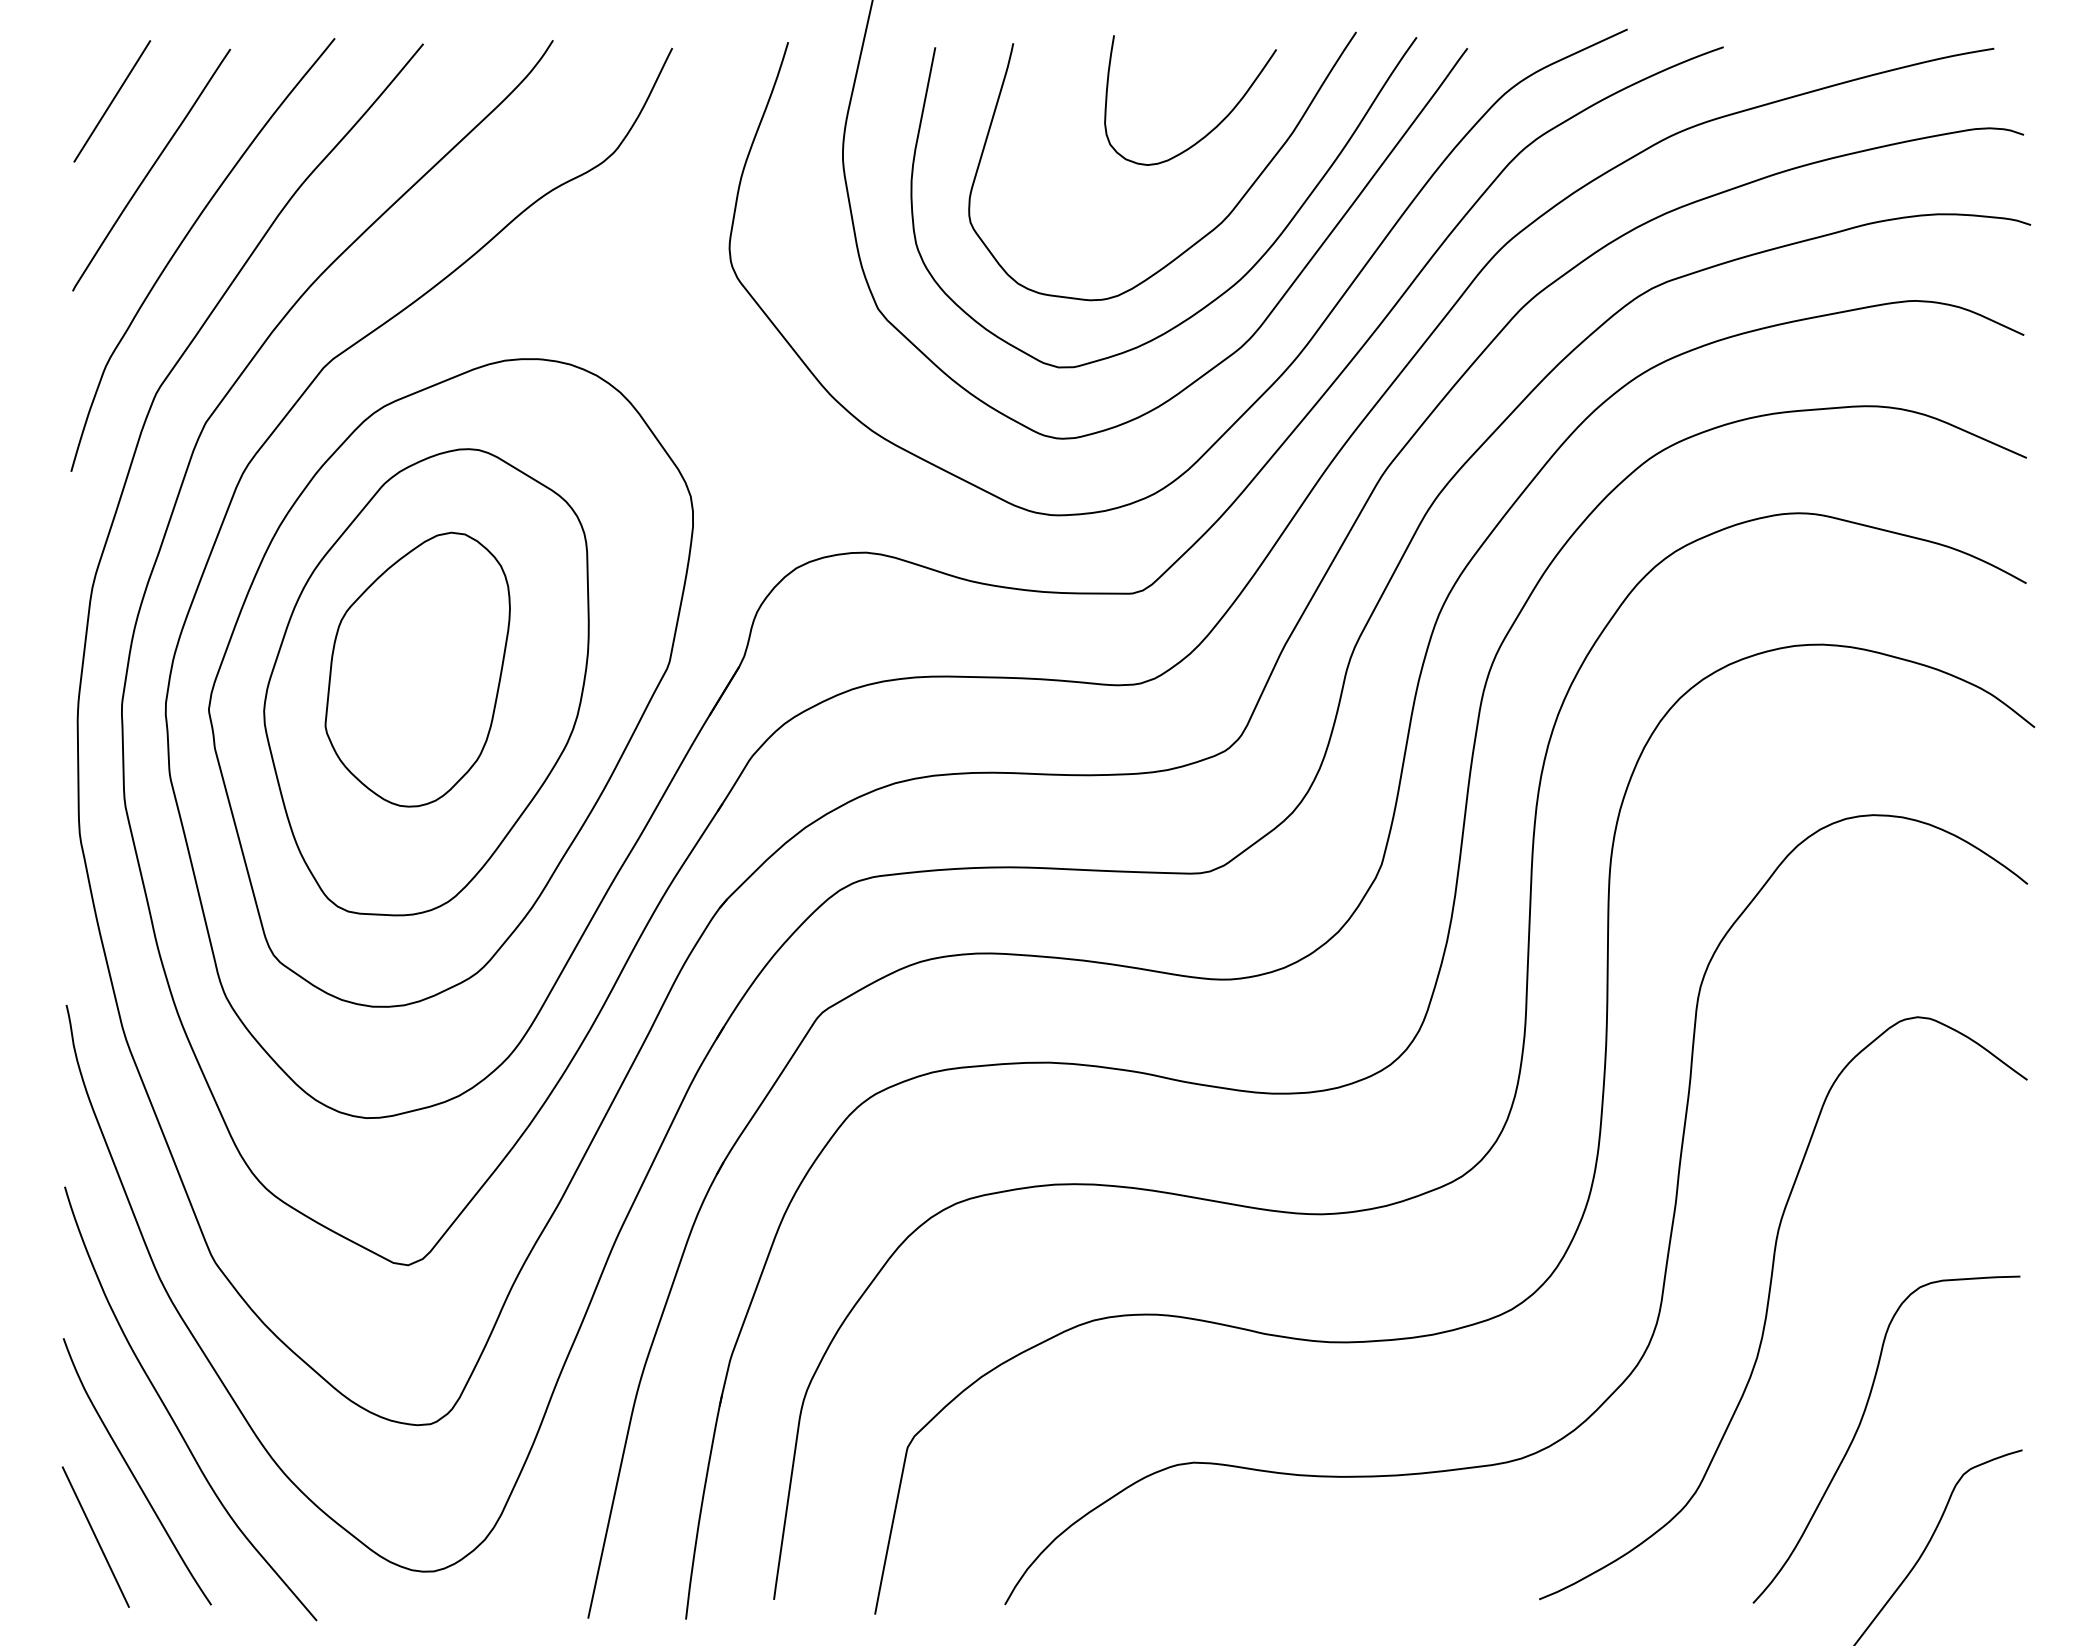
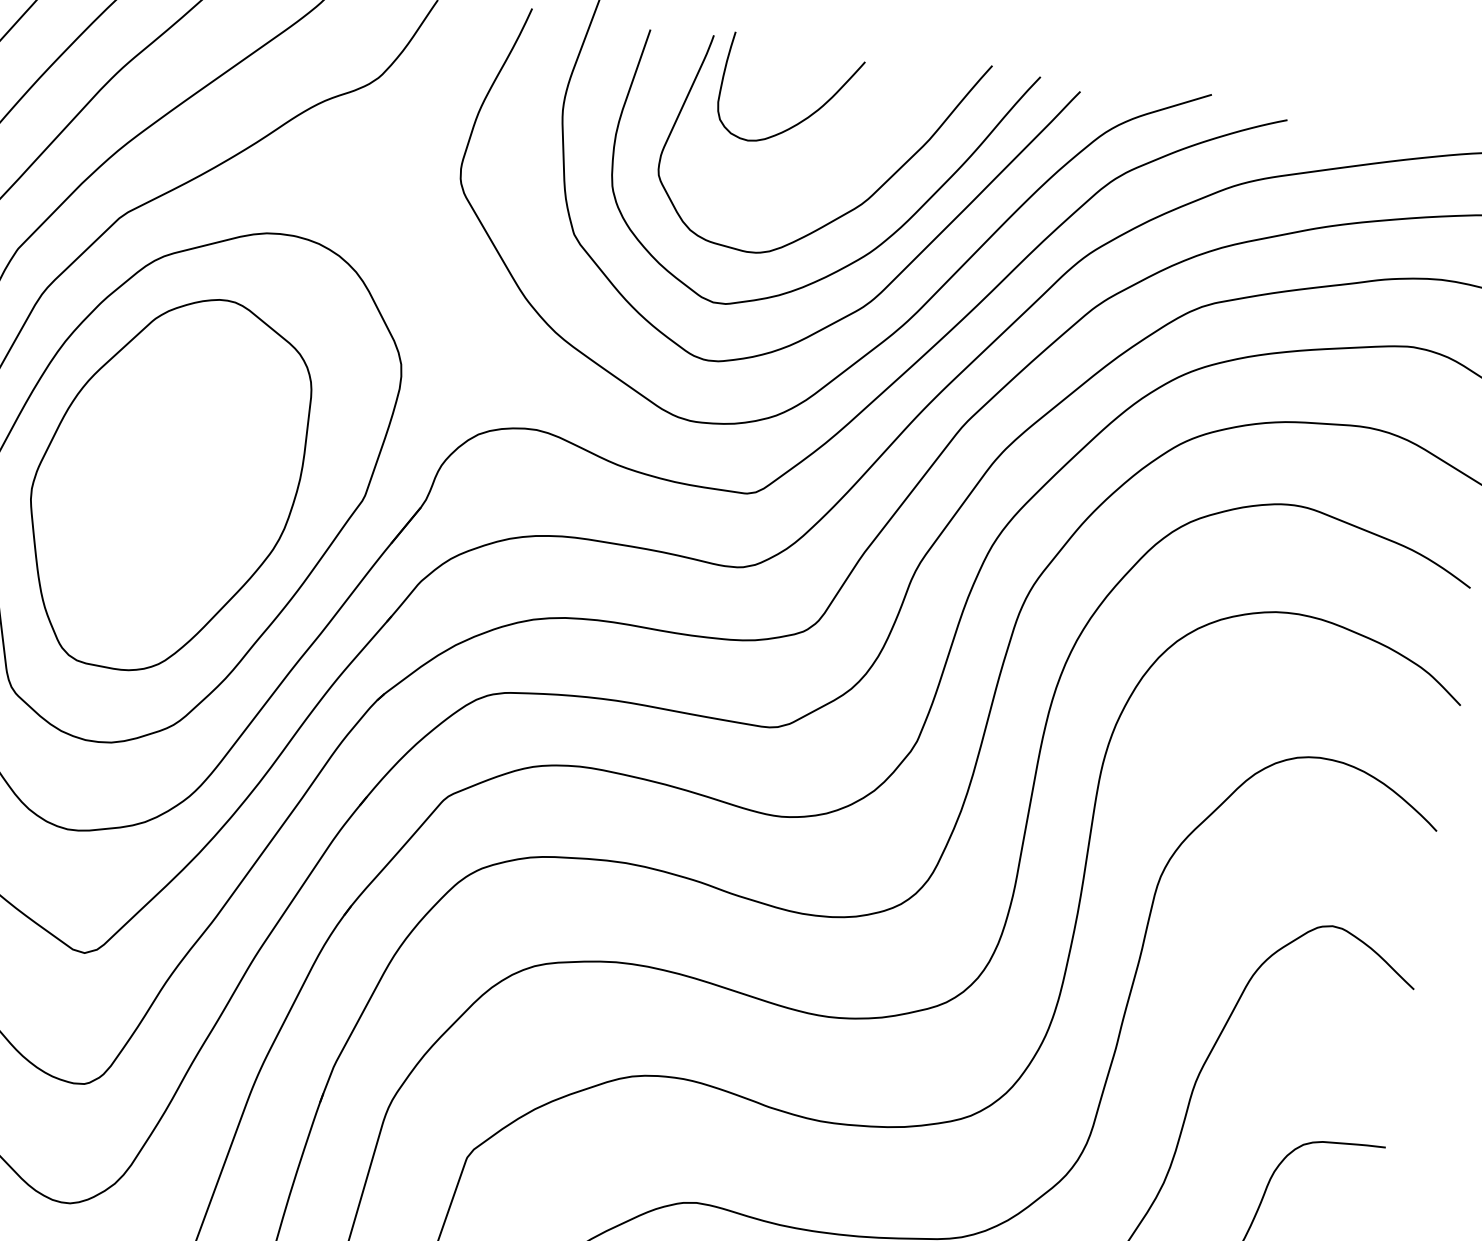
curve: (1210, 130) -> (802, 119), moved
part: (417, 669) -> (160, 472), removed

